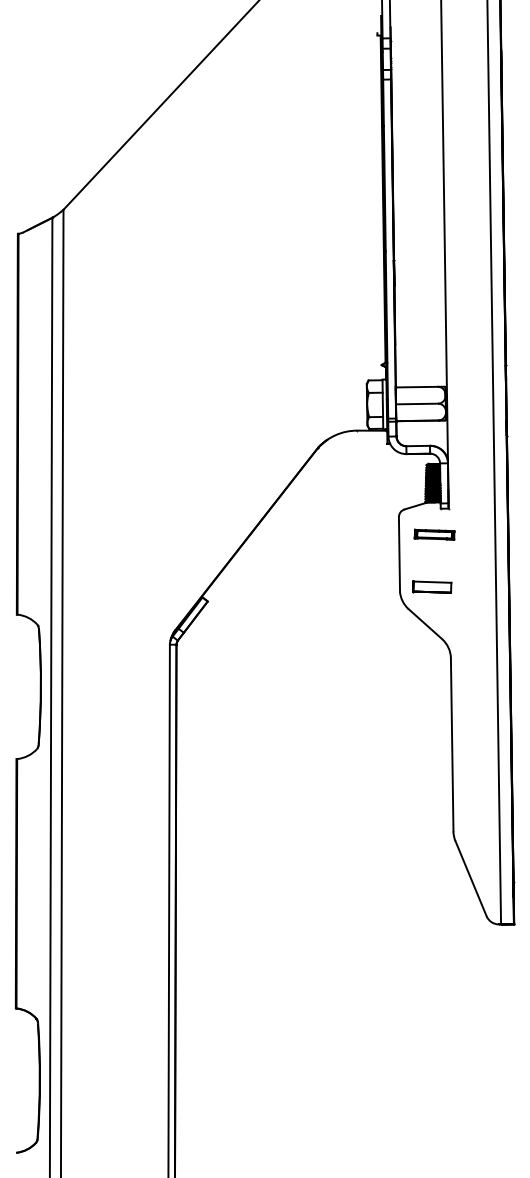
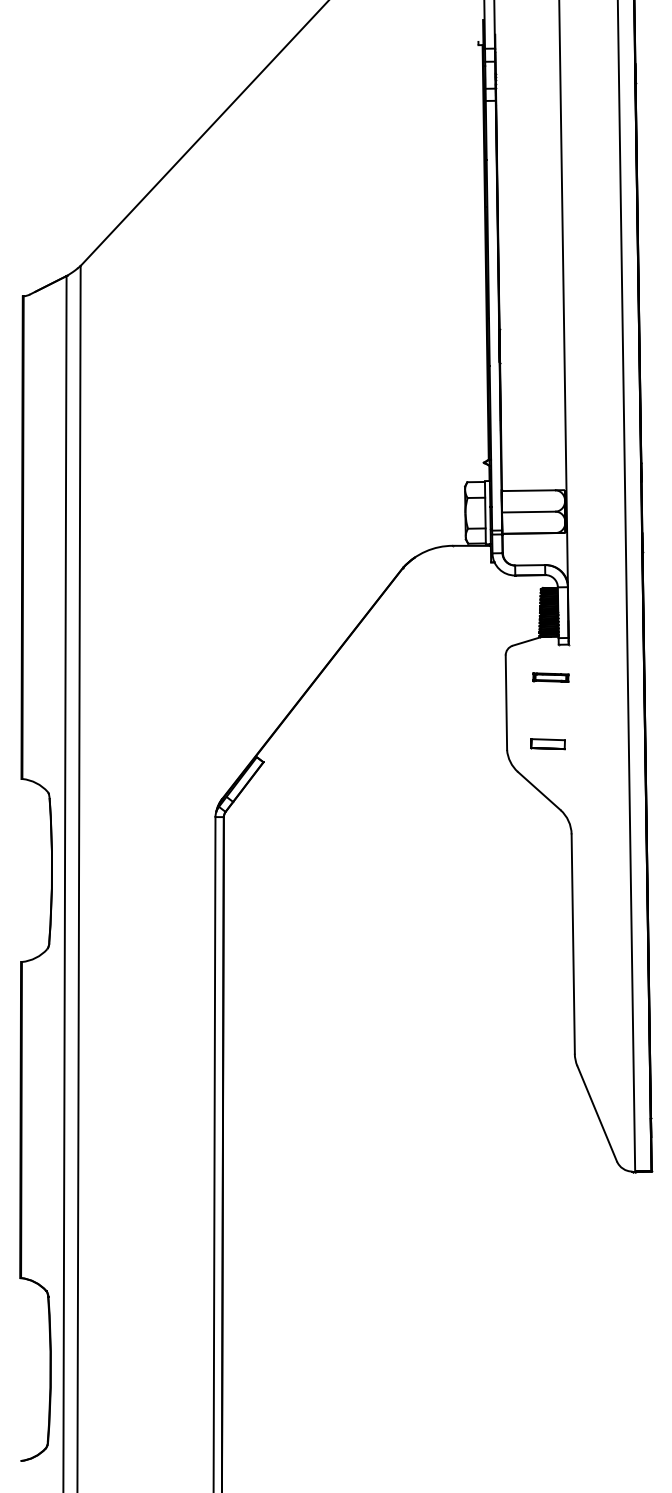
part: (434, 534) -> (550, 677), size x0.7
part: (432, 586) -> (548, 743), size x0.7

